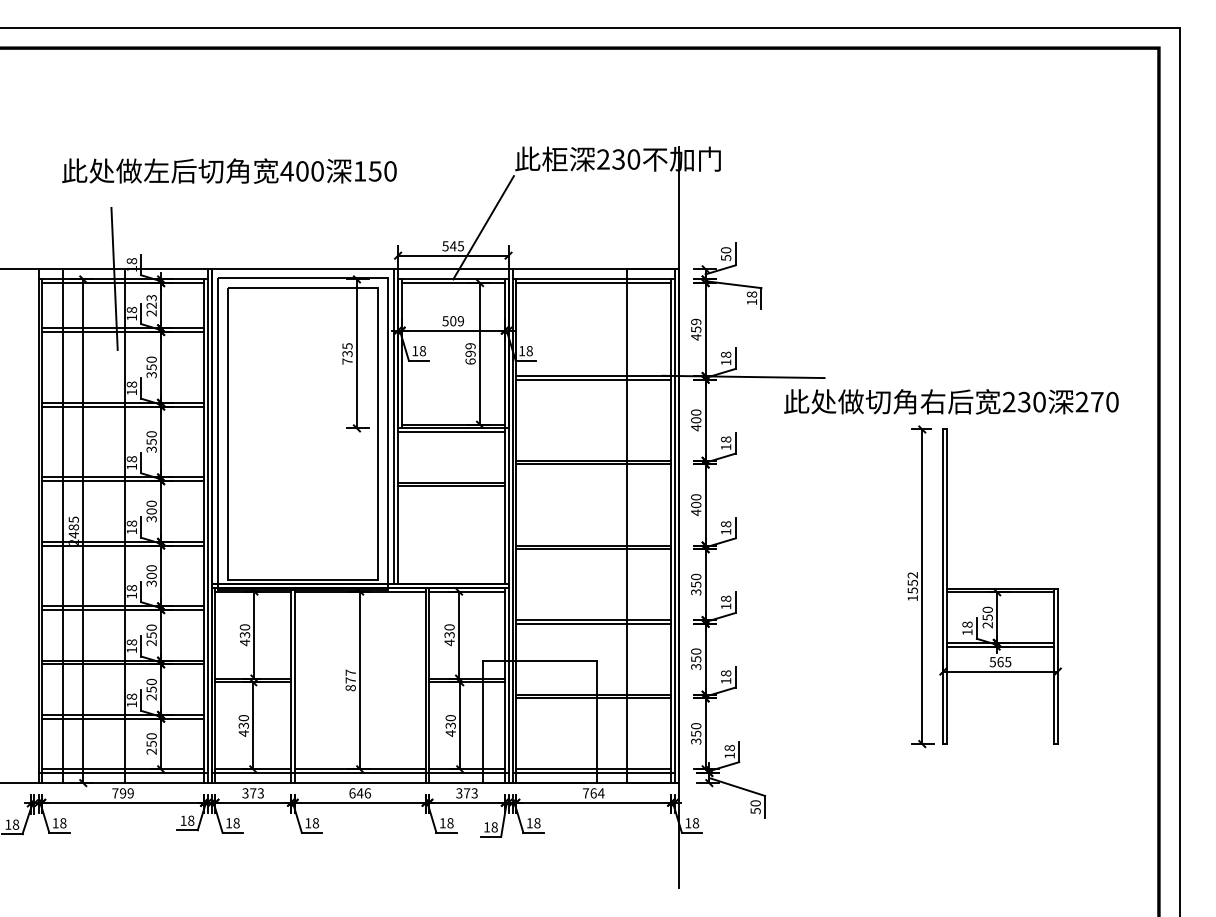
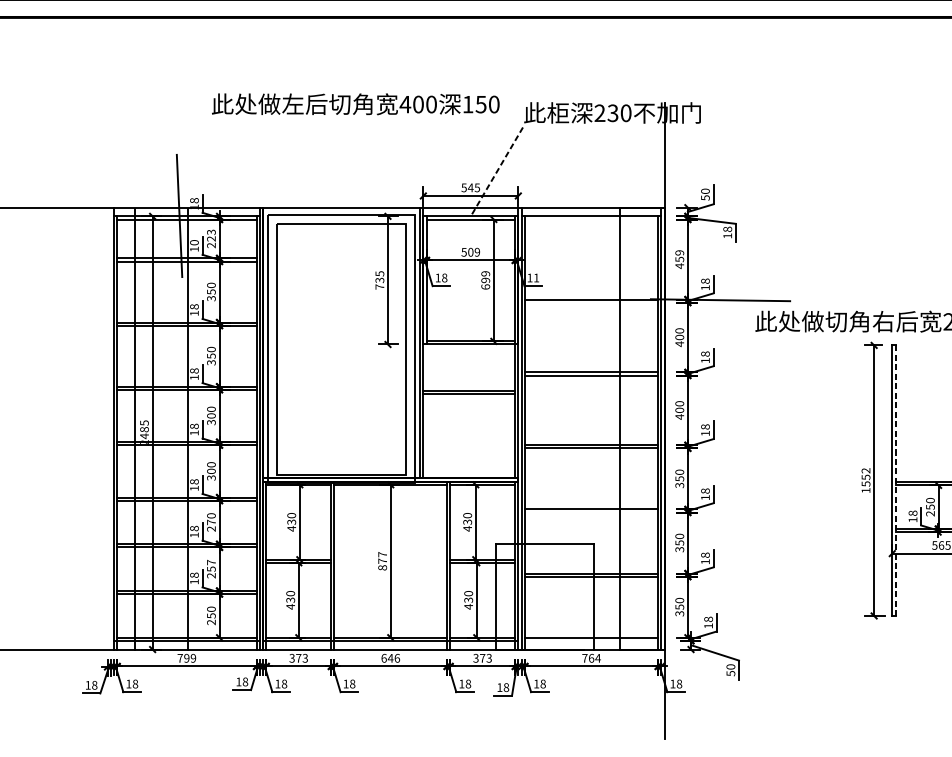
text: (229, 170) -> (355, 103), moved
line: (483, 227) -> (496, 171), solid -> dashed
line: (593, 283) -> (591, 219), removed
text: (131, 309) -> (194, 242), 18 -> 10
text: (529, 351) -> (536, 278), 18 -> 11
line: (593, 379) -> (591, 302), removed
line: (451, 432) -> (469, 348), removed
line: (947, 587) -> (895, 481), solid -> dashed
line: (593, 623) -> (591, 512), removed
text: (151, 635) -> (211, 522), 250 -> 270
text: (151, 681) -> (211, 562), 250 -> 257
line: (593, 772) -> (591, 640), removed

